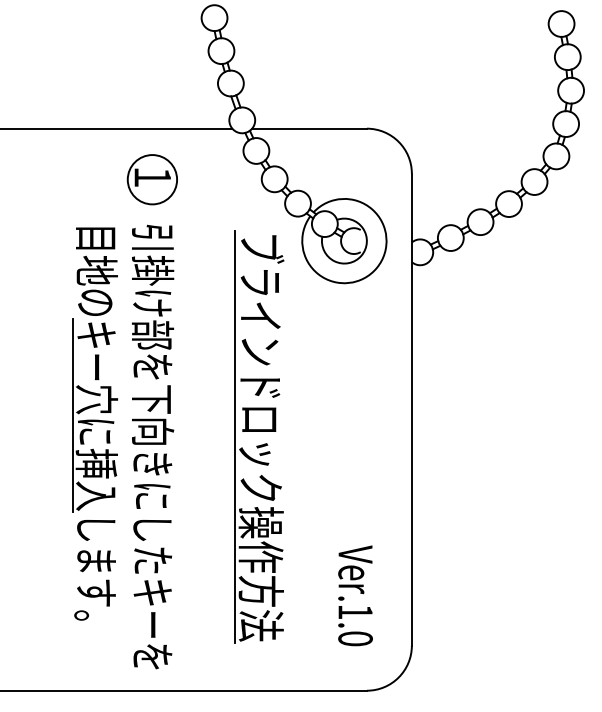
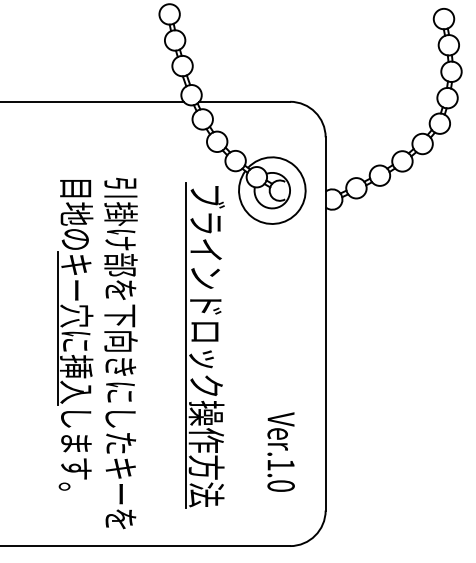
part: (152, 178) -> (120, 141), removed
text: (354, 595) -> (280, 451), moved

